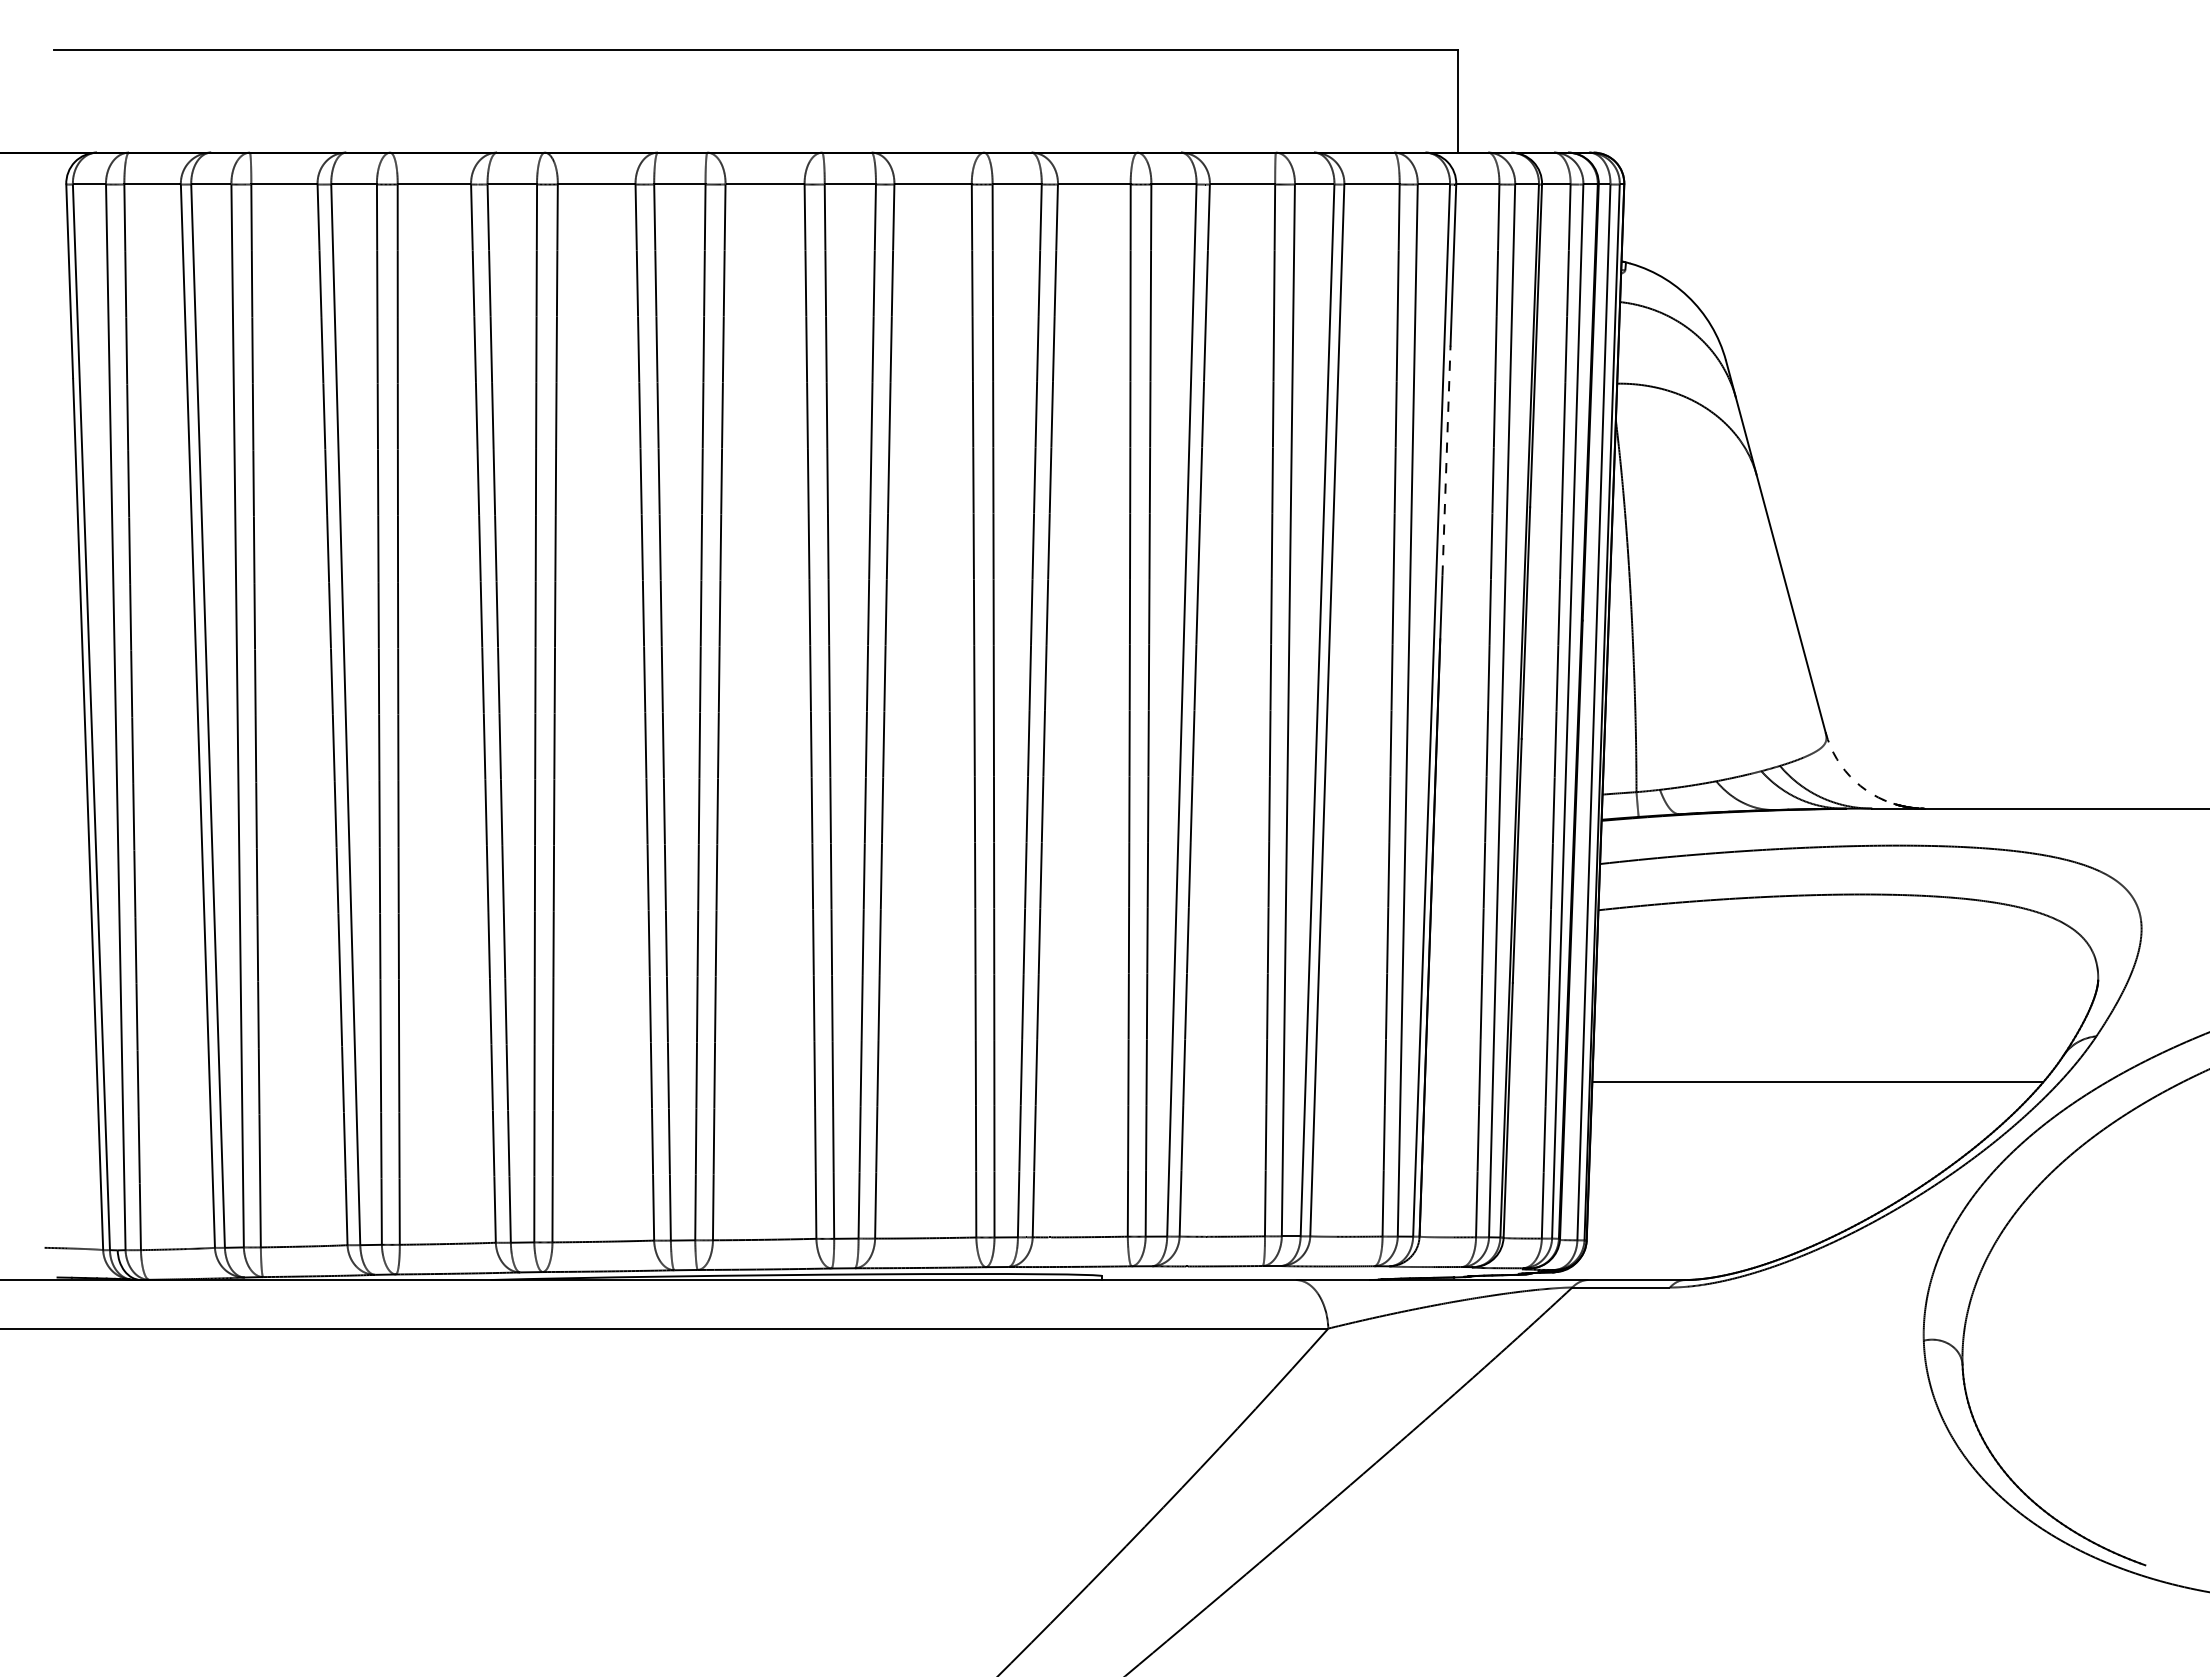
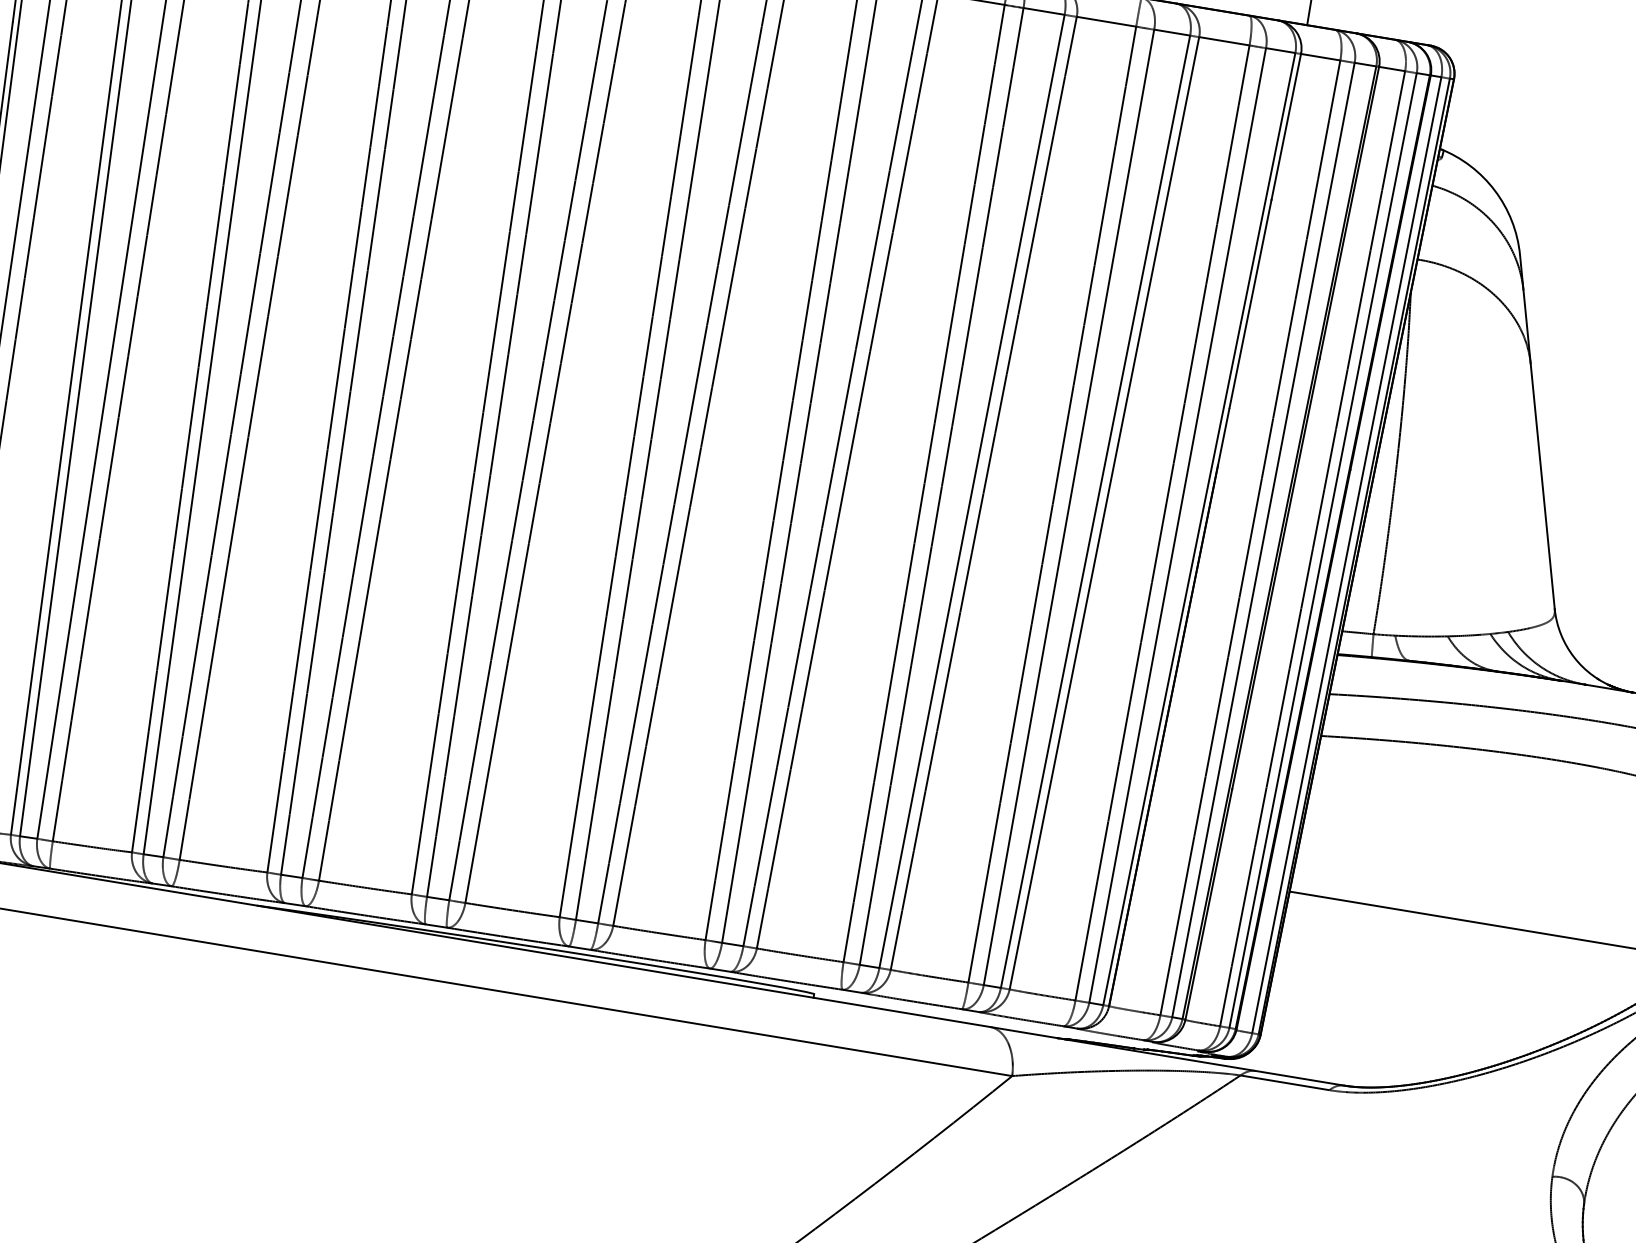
line: (1446, 460) -> (1250, 303), dashed -> solid
arc: (1855, 781) -> (1574, 657), dashed -> solid

